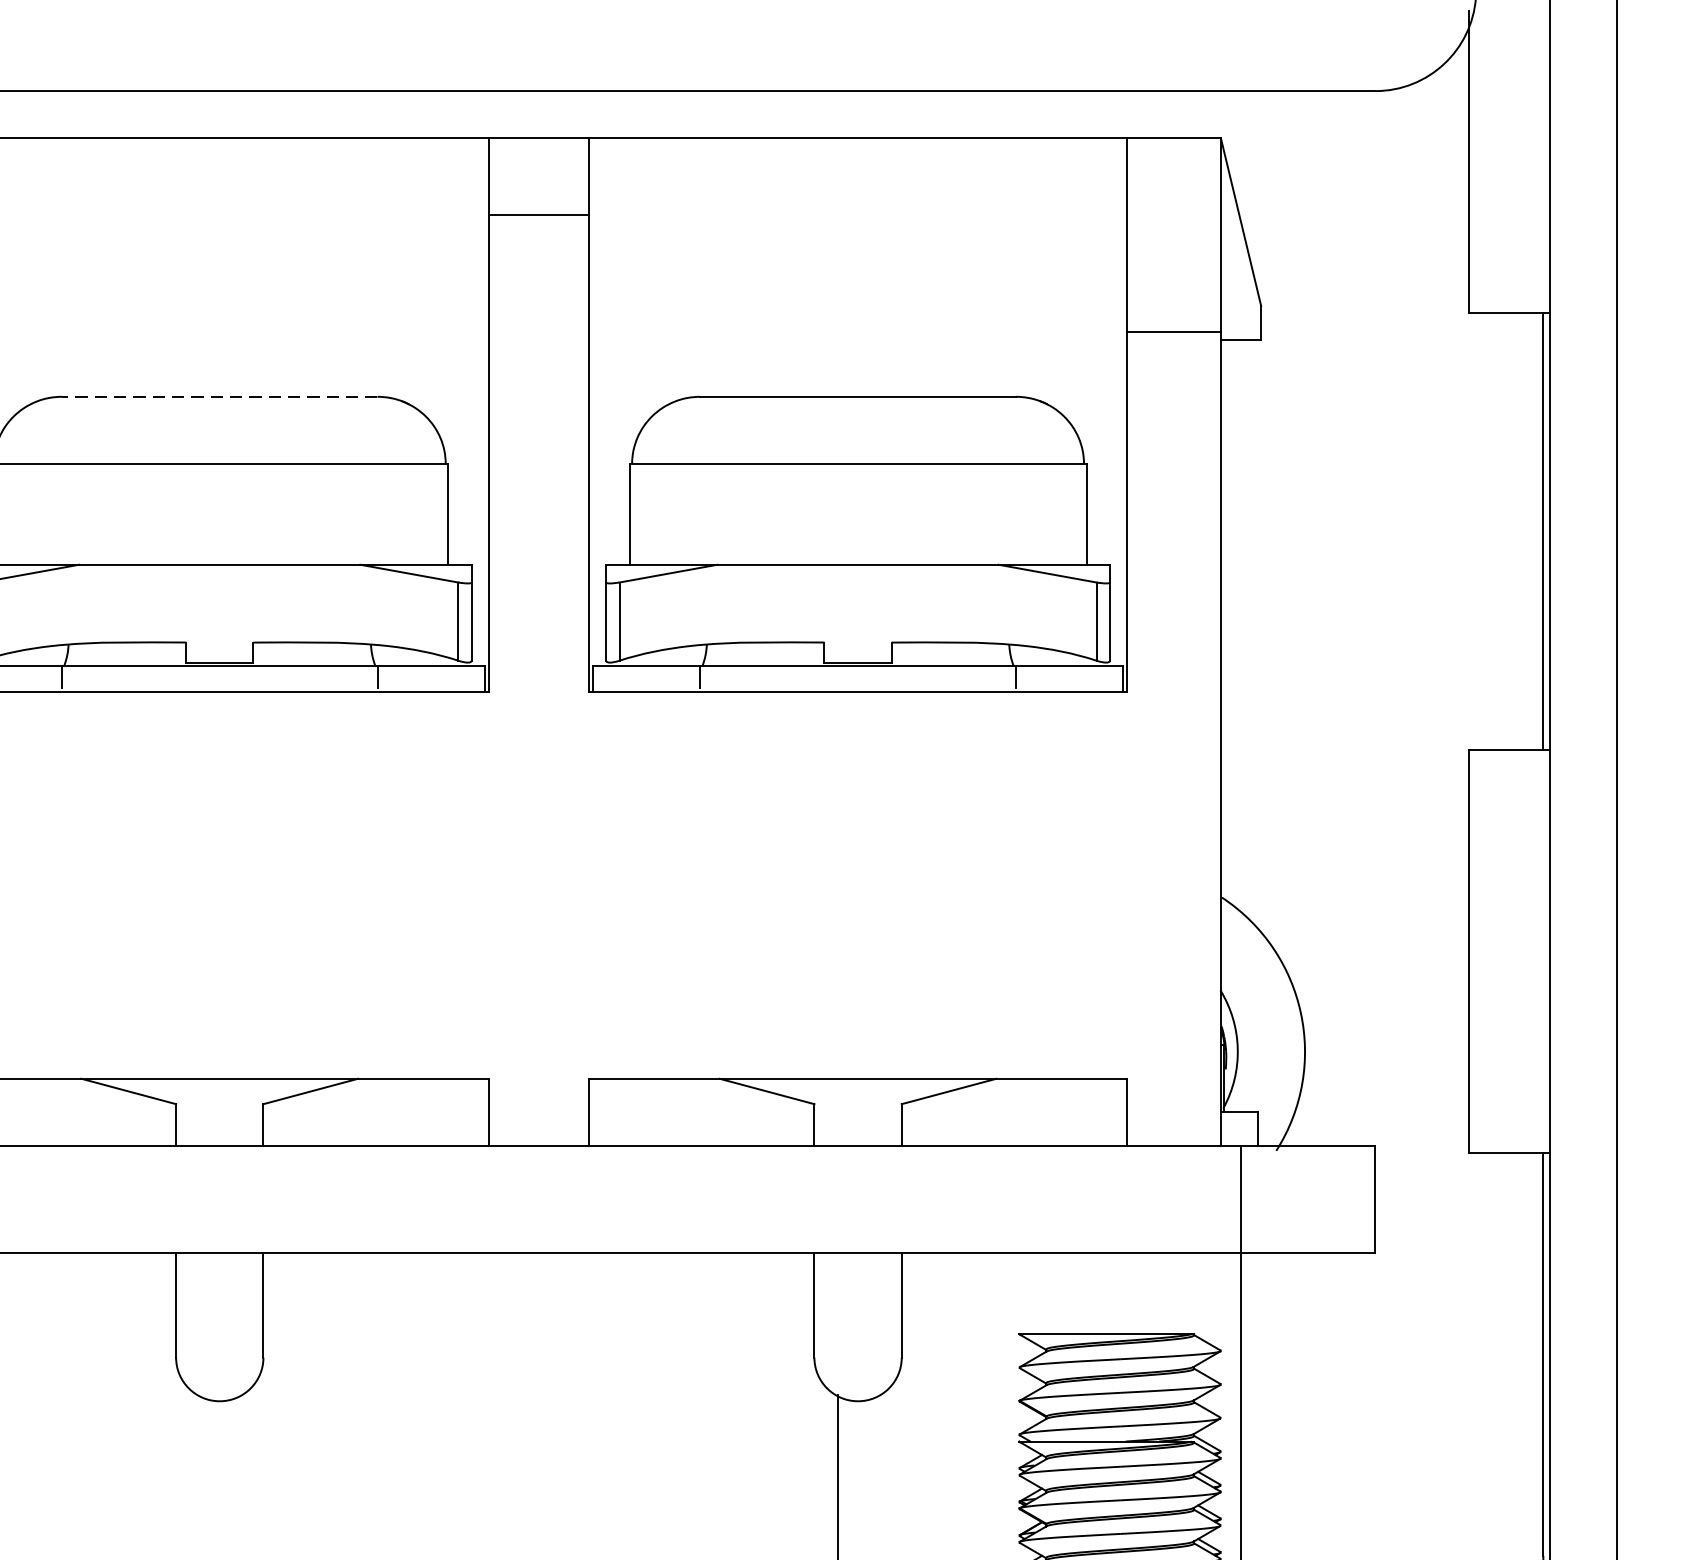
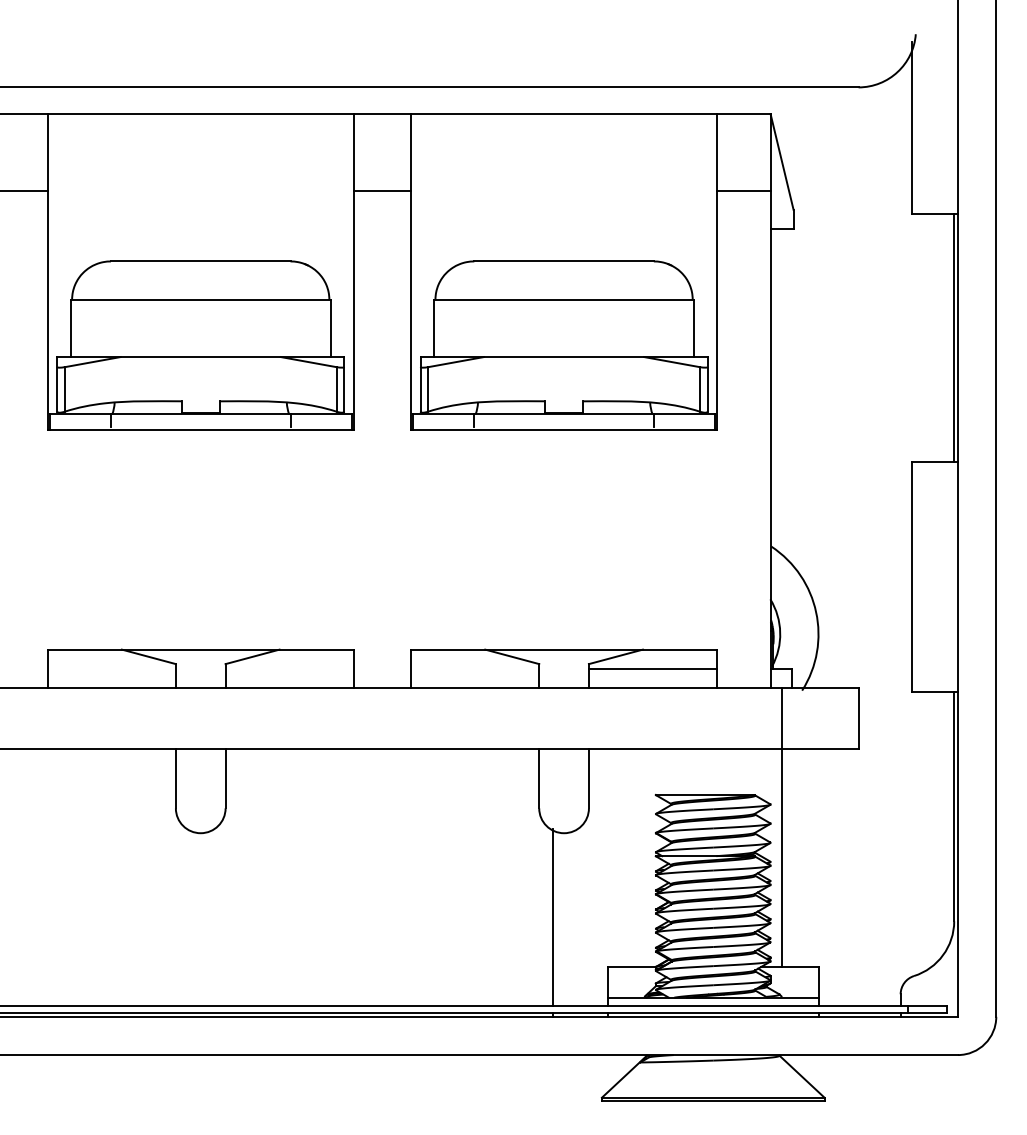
line: (539, 214) -> (382, 190), moved
line: (1173, 331) -> (743, 190), moved
line: (219, 396) -> (200, 261), dashed -> solid
line: (1013, 1111) -> (652, 668), added

